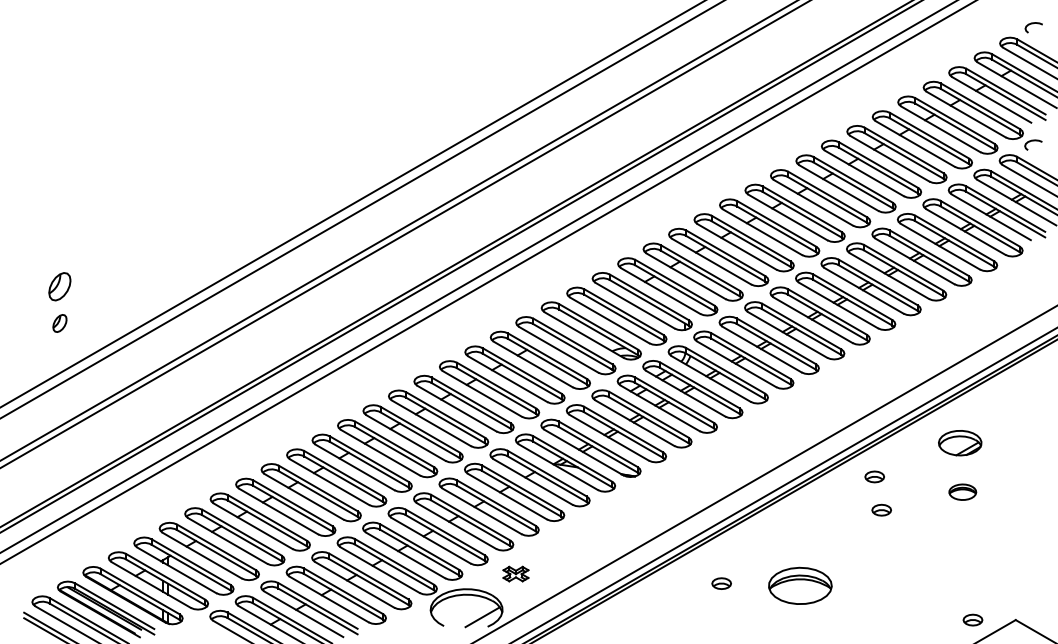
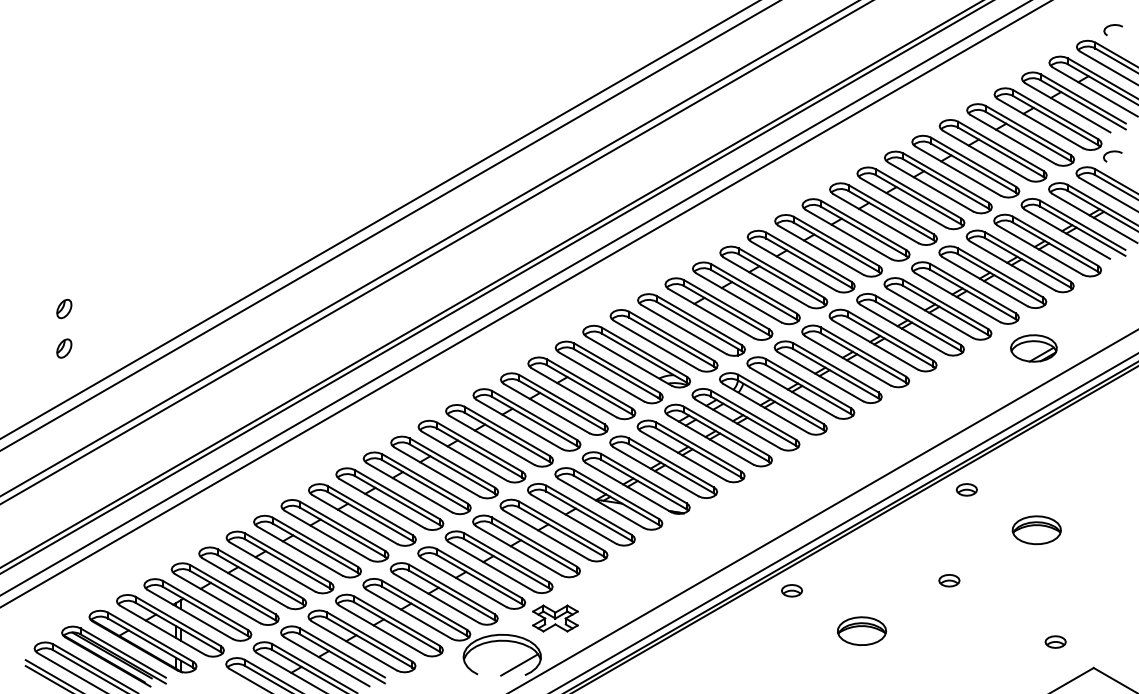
part: (60, 286) -> (64, 308), size x0.62
part: (959, 443) -> (1033, 348), moved
part: (874, 476) -> (966, 489), moved
part: (962, 492) -> (1036, 530), size x1.67
part: (881, 510) -> (949, 580), moved
part: (516, 574) -> (555, 618), size x1.67
part: (722, 583) -> (792, 590), moved
part: (801, 585) -> (862, 630), size x0.71
part: (972, 619) -> (1055, 641), moved

